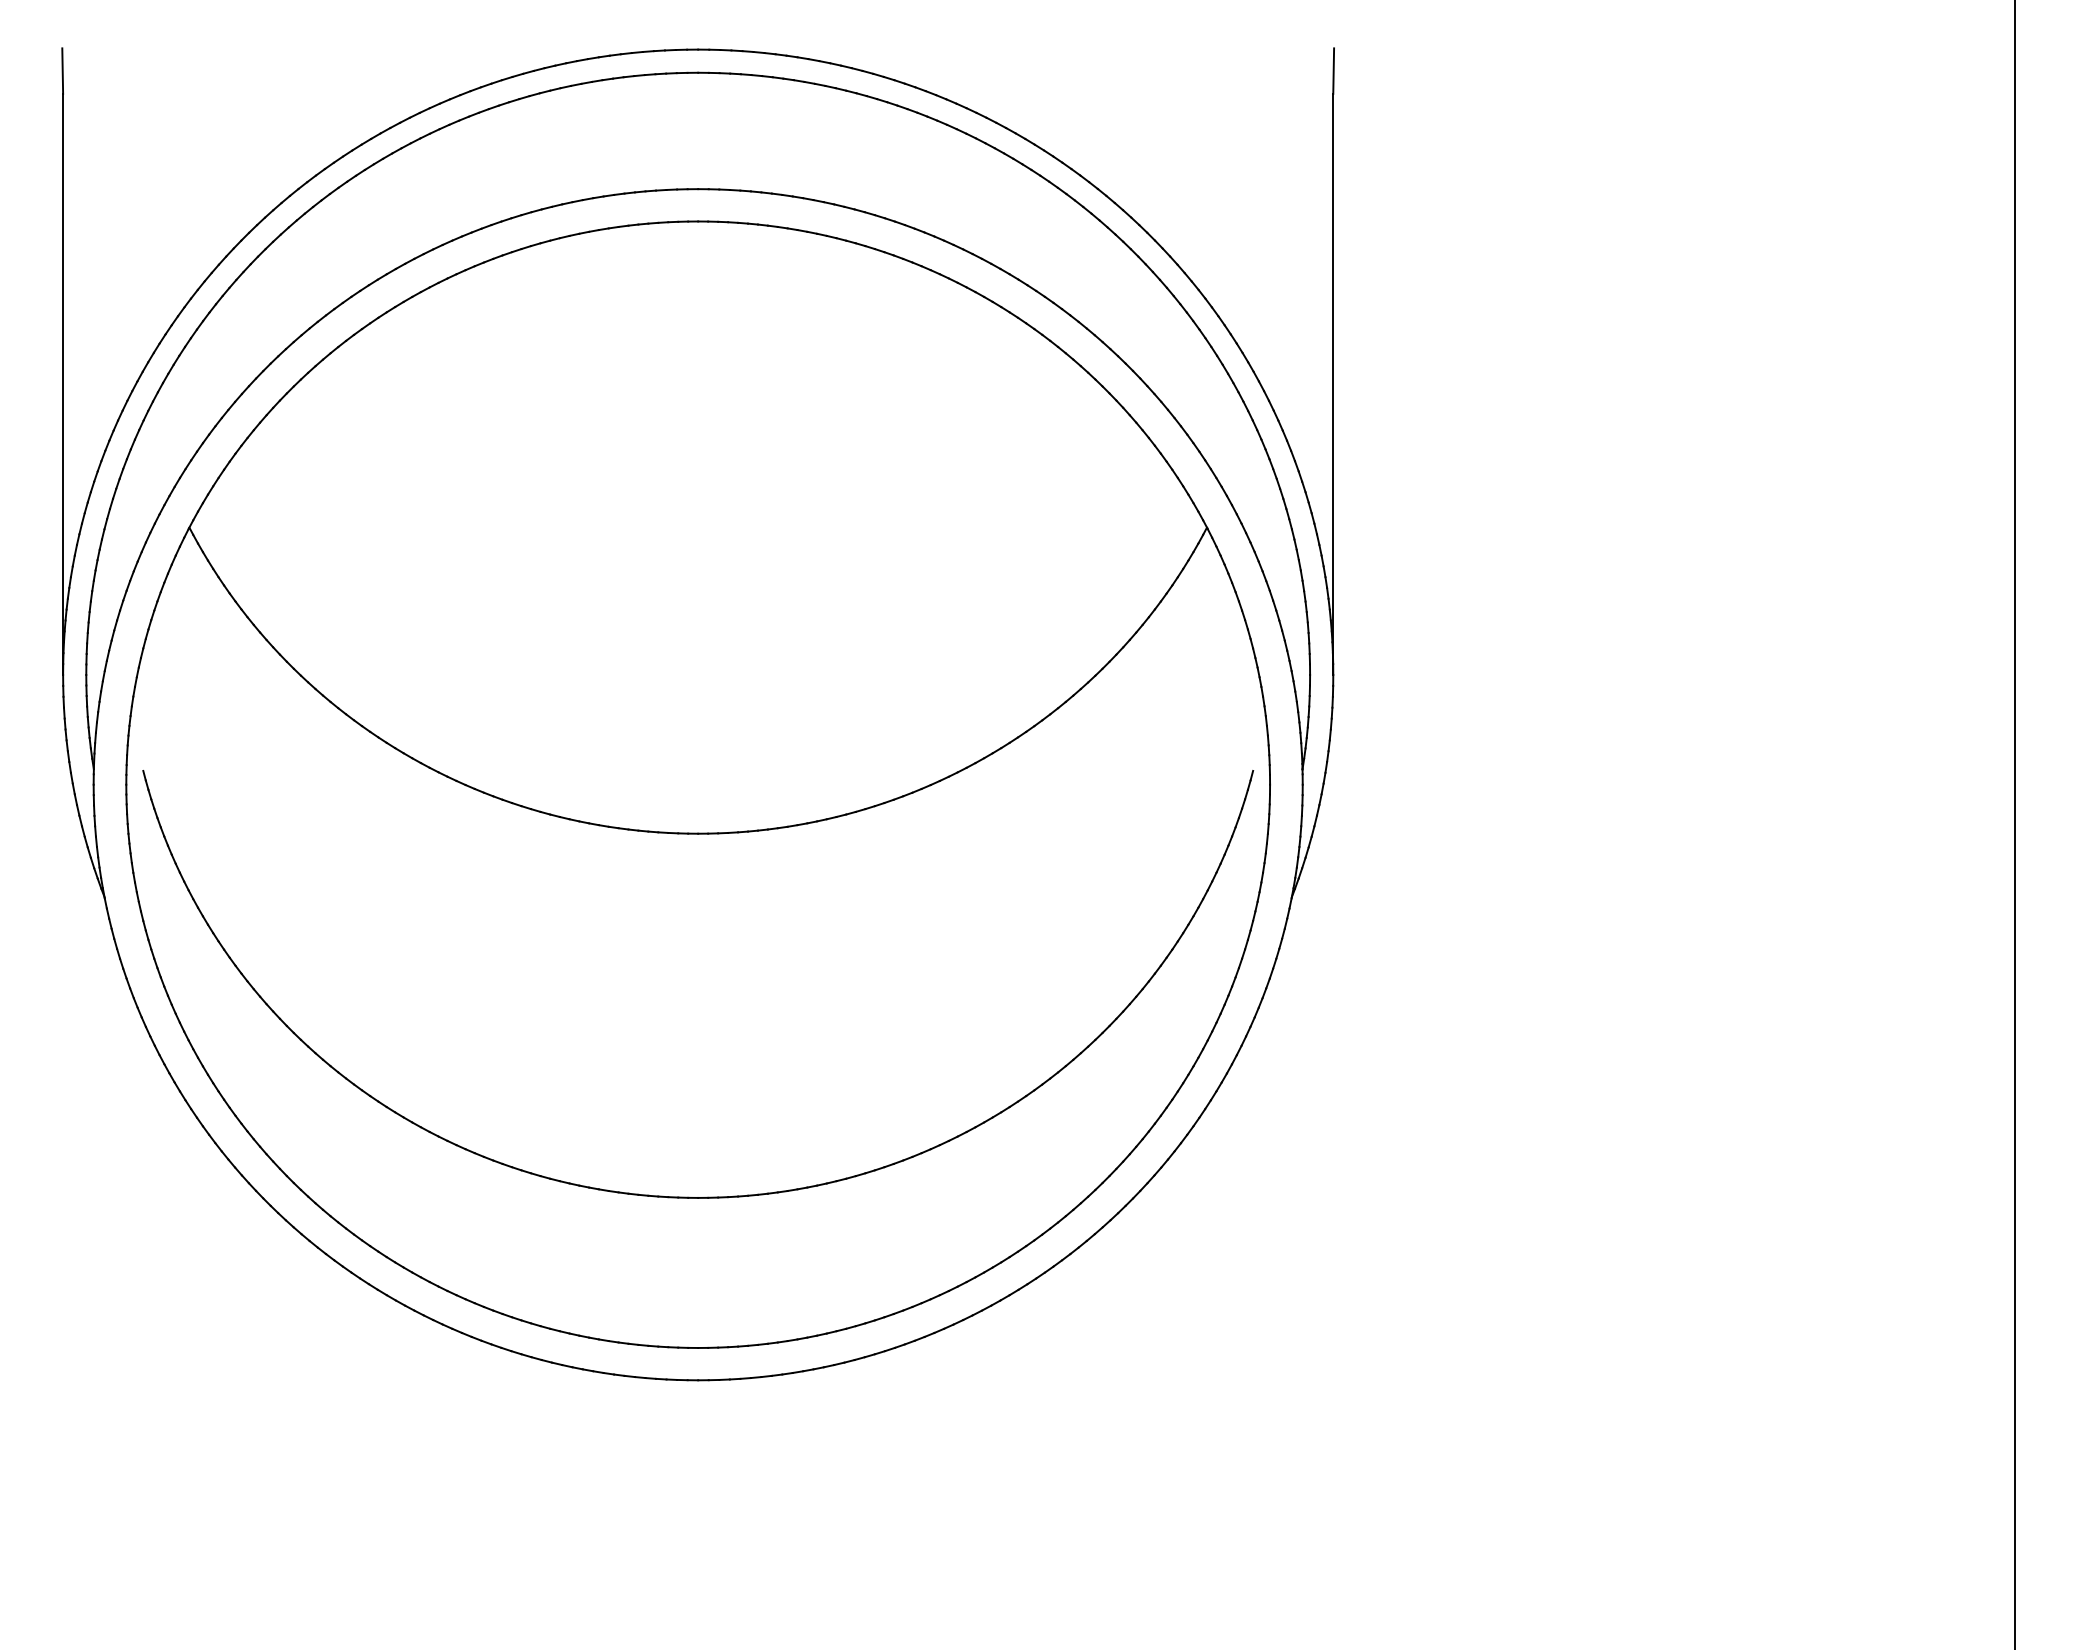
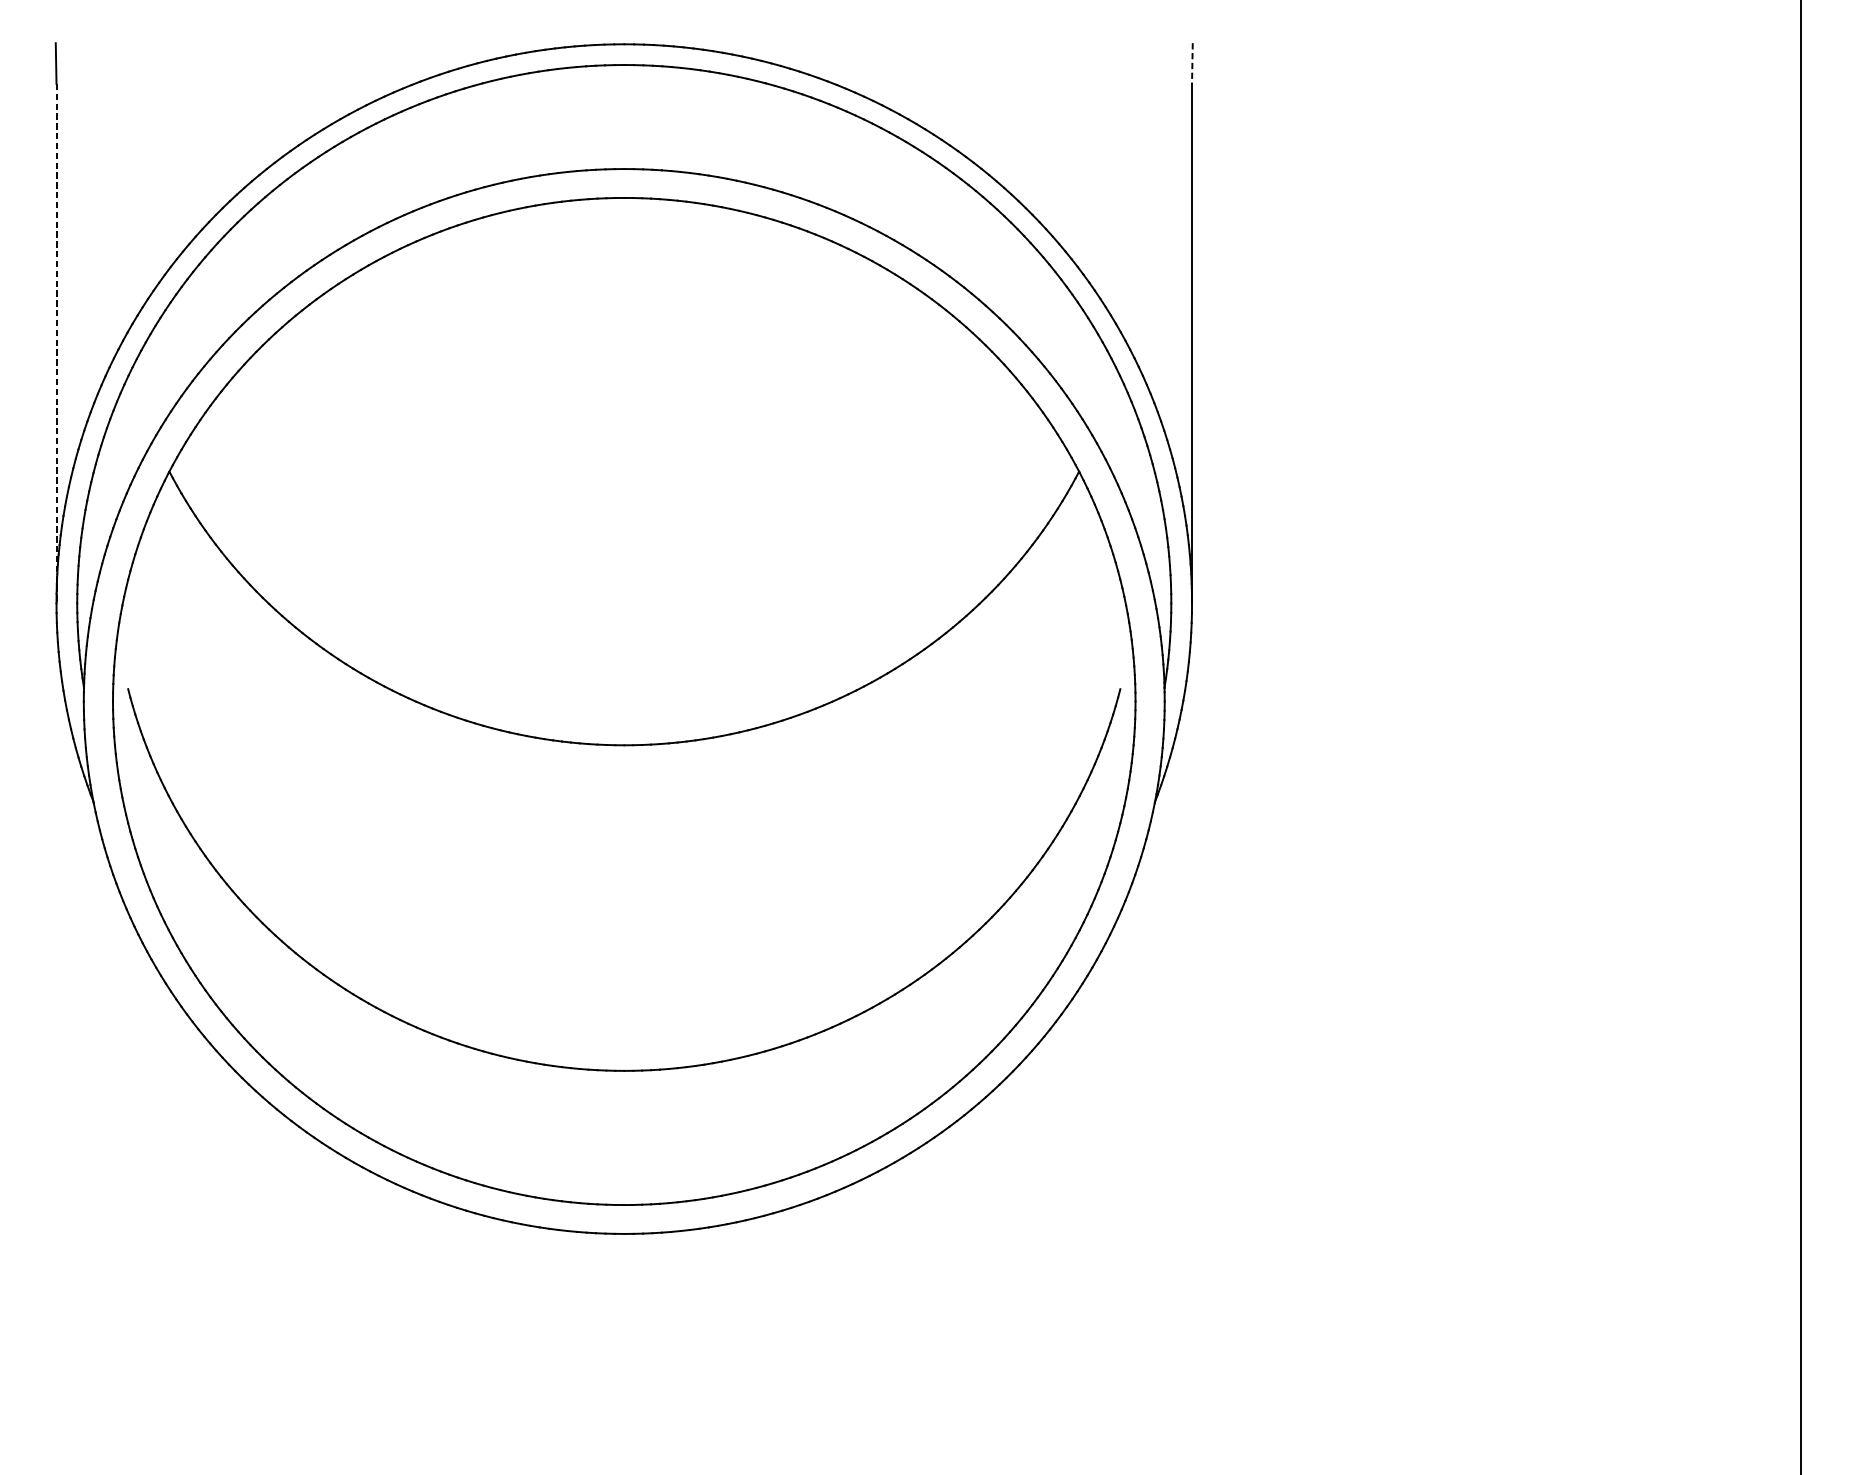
line: (1333, 71) -> (1192, 63), solid -> dashed
line: (63, 384) -> (56, 343), solid -> dashed

